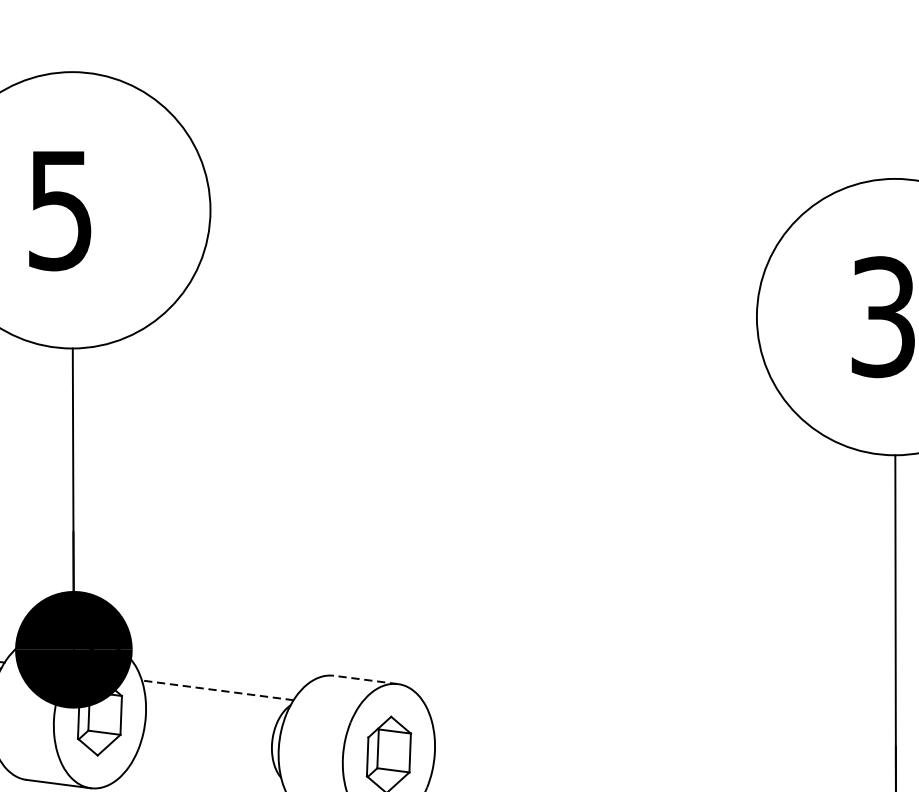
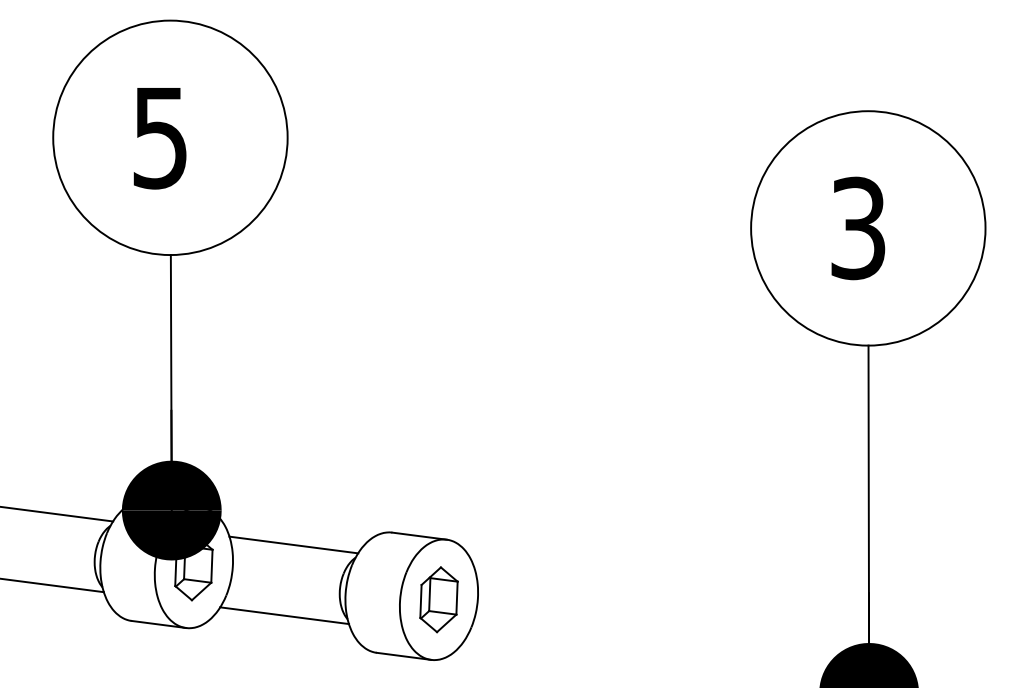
line: (365, 680) -> (419, 536), dashed -> solid
line: (217, 690) -> (293, 545), dashed -> solid
line: (206, 773) -> (284, 615), added

